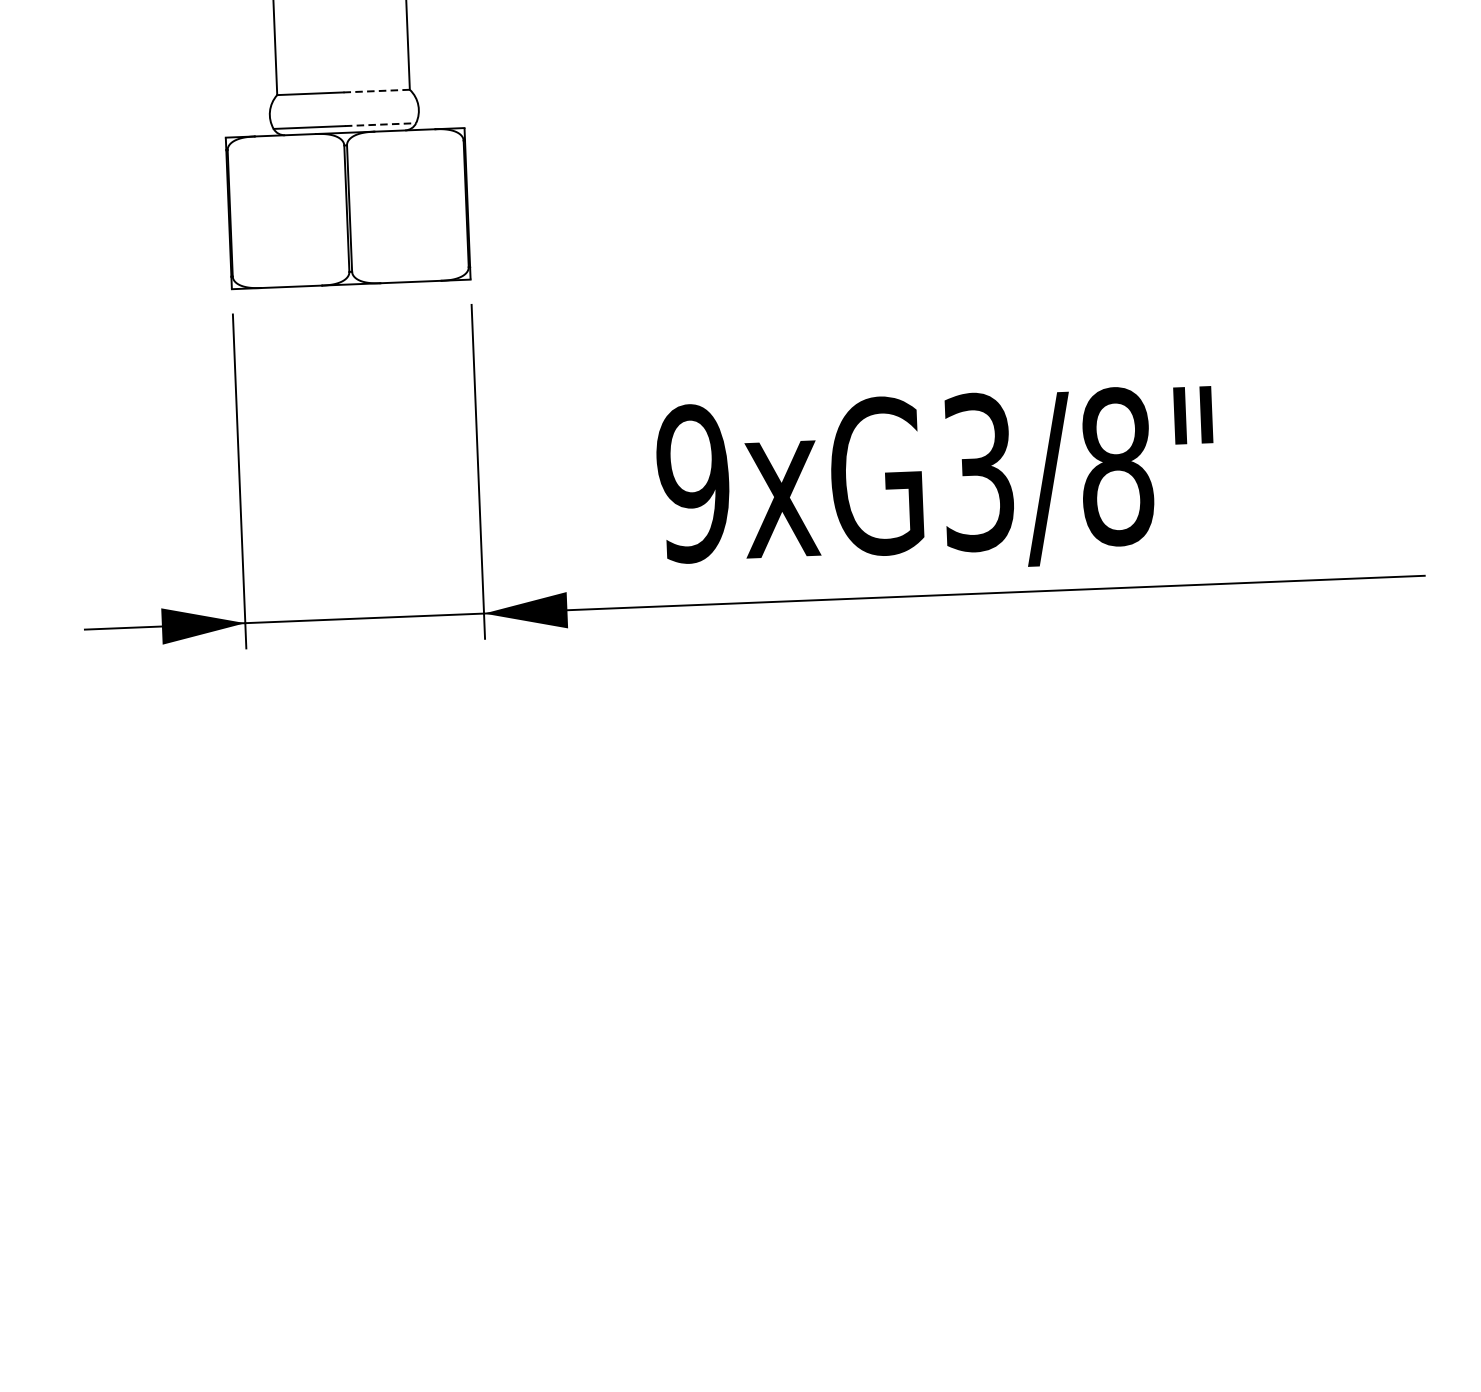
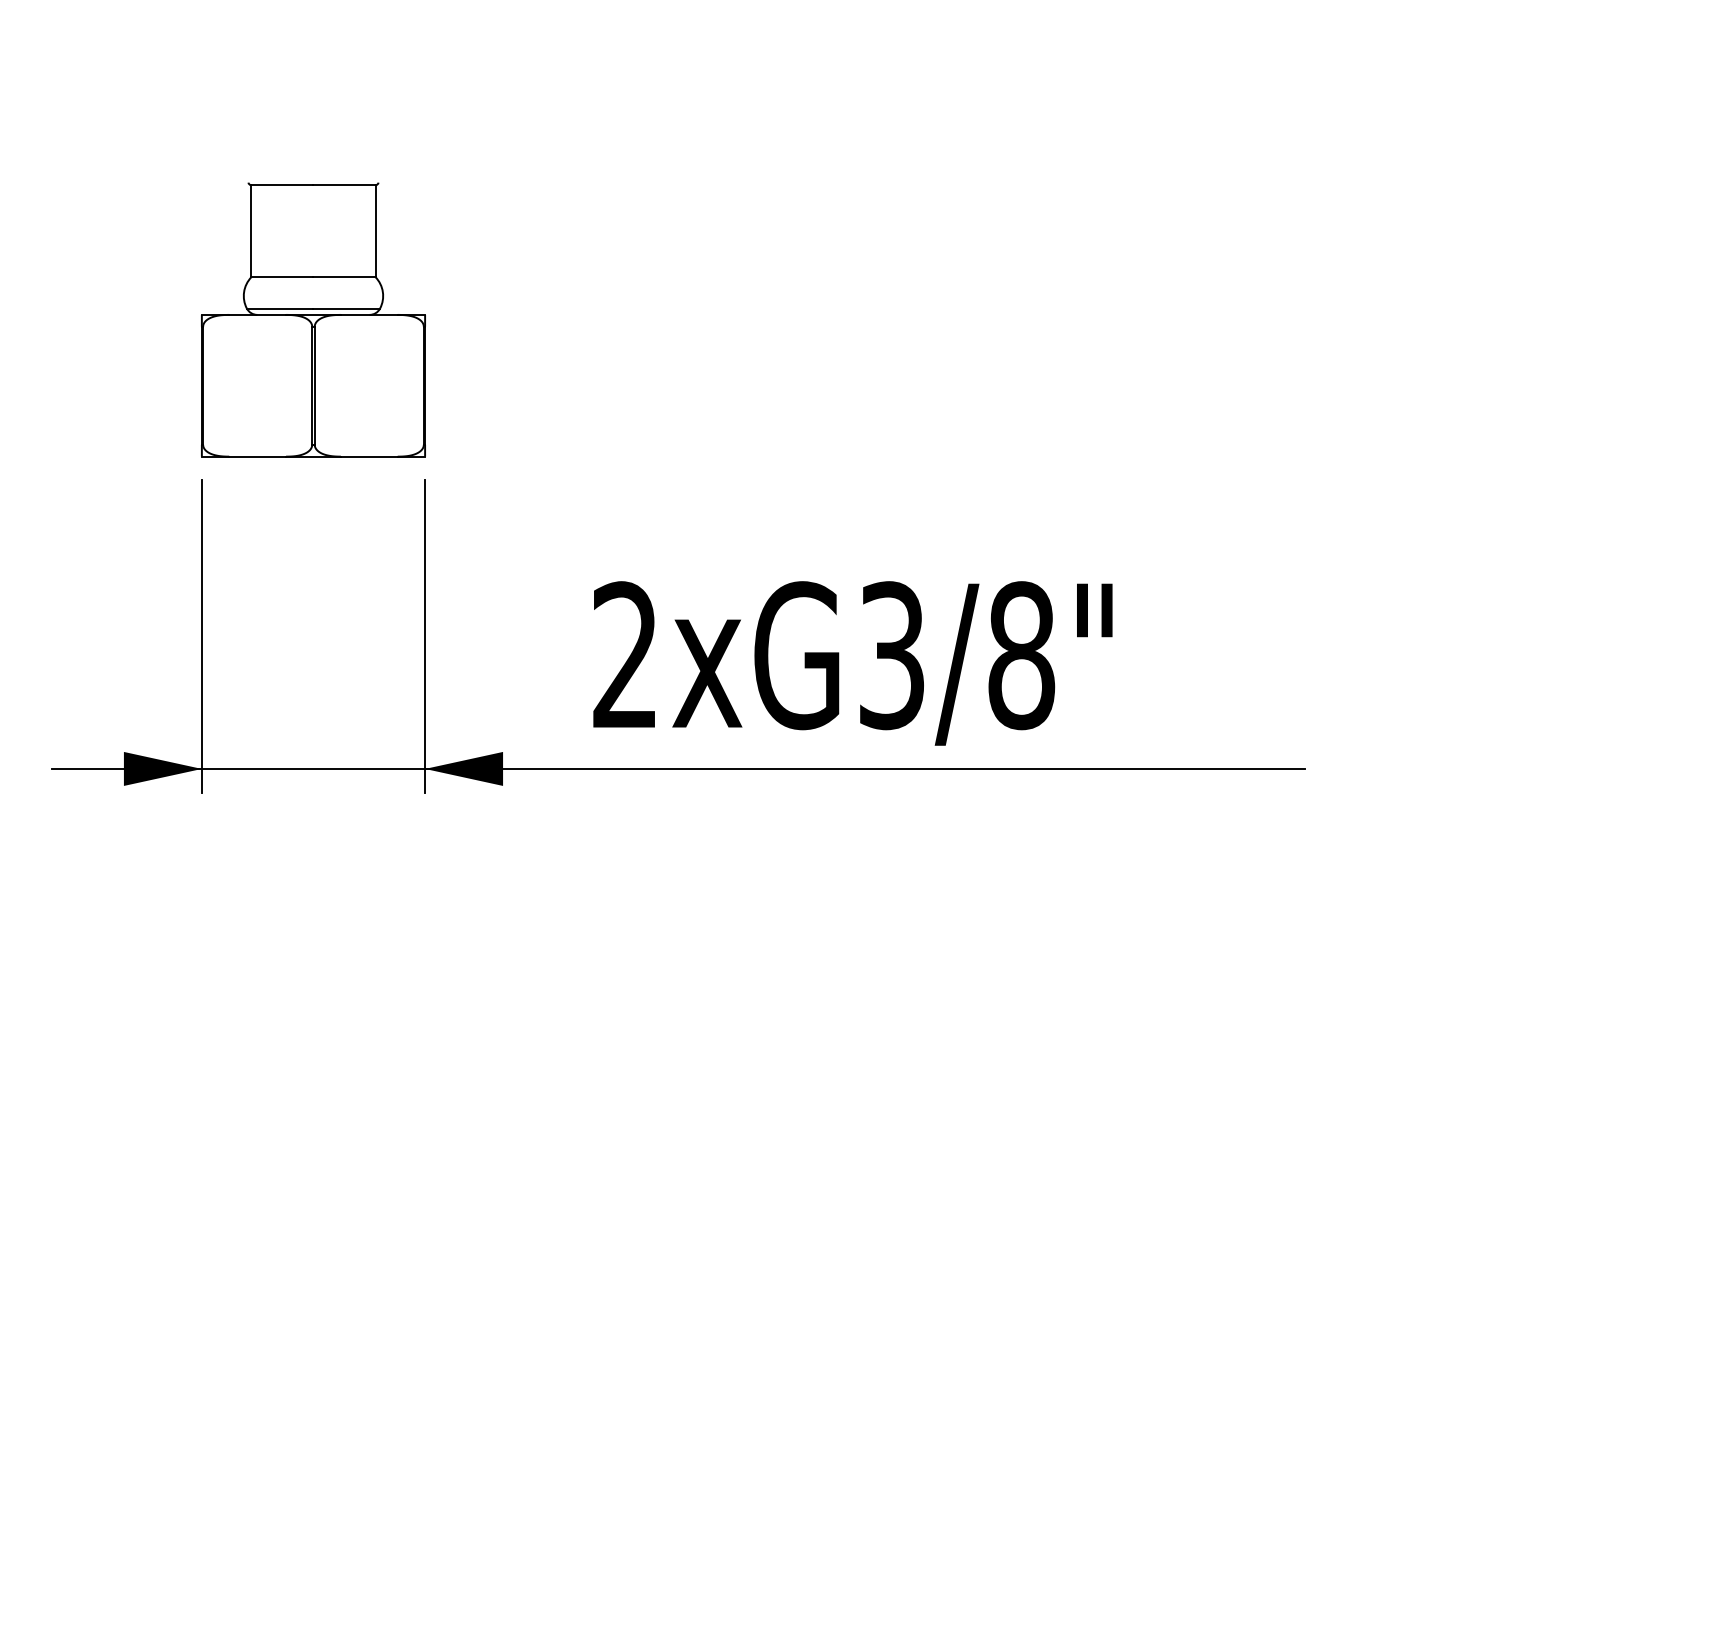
line: (376, 91) -> (344, 277), dashed -> solid
line: (381, 124) -> (347, 308), dashed -> solid
text: (693, 483) -> (625, 655), 9xG3/8" -> 2xG3/8"

